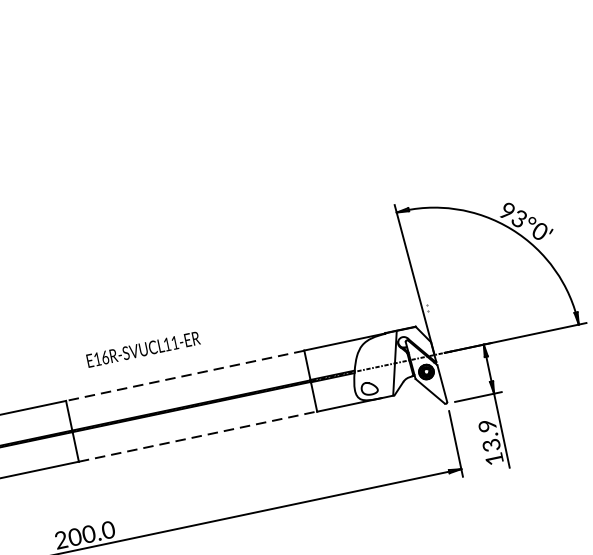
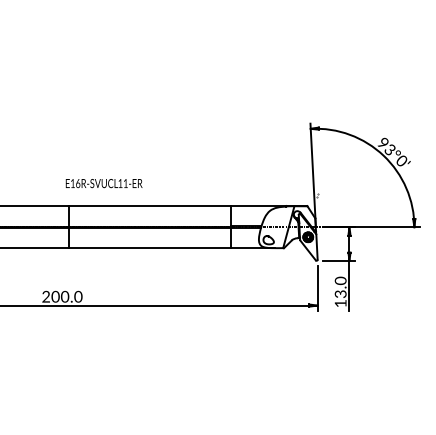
text: (142, 349) -> (103, 183), moved
line: (184, 375) -> (149, 206), dashed -> solid
text: (488, 425) -> (341, 280), 13.9 -> 13.0
line: (199, 437) -> (150, 248), dashed -> solid

